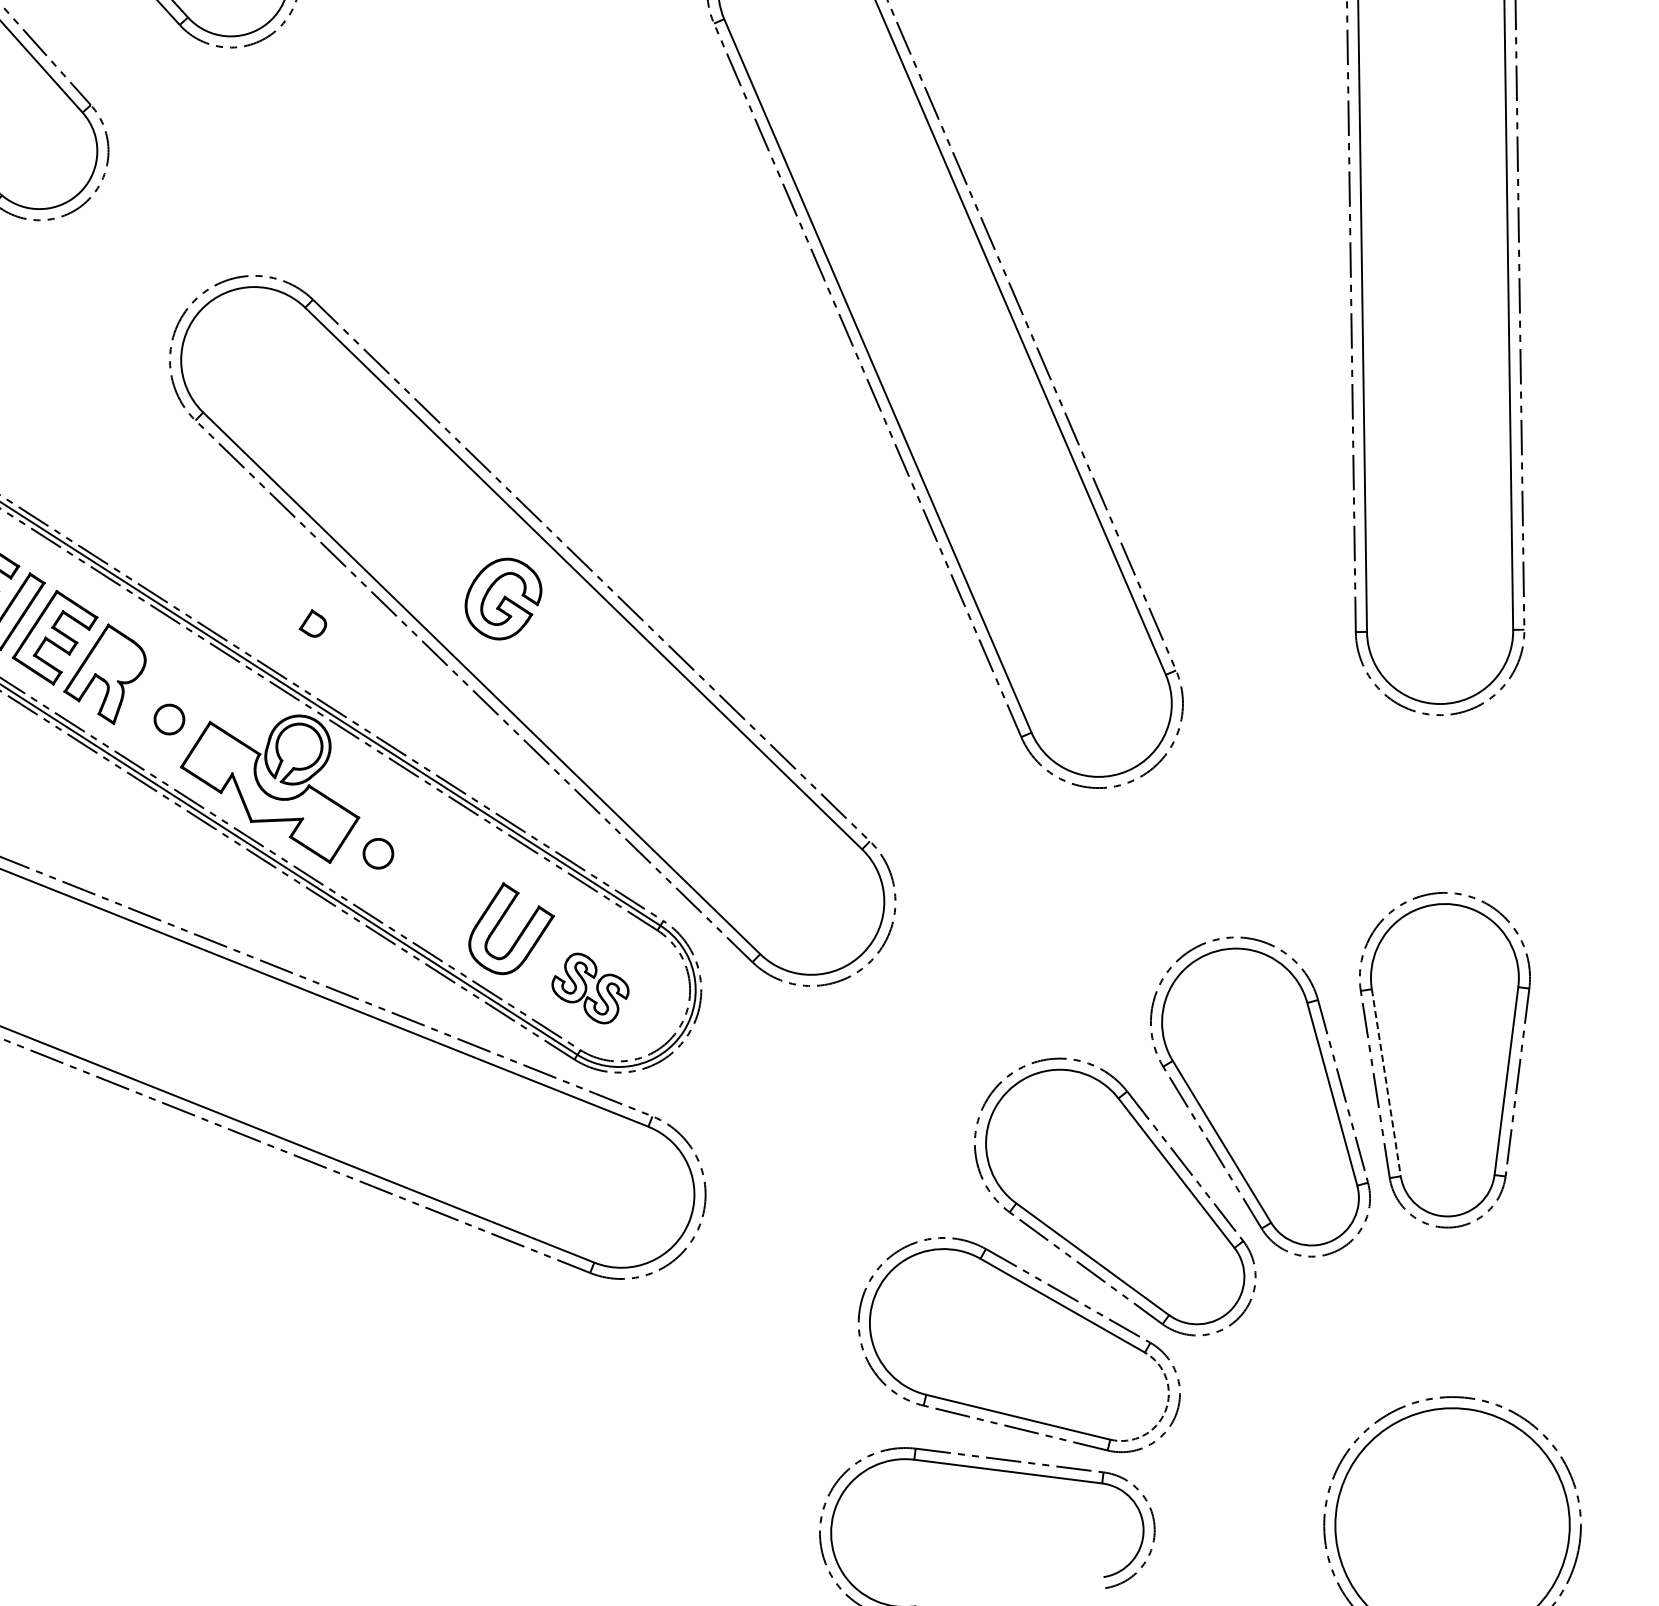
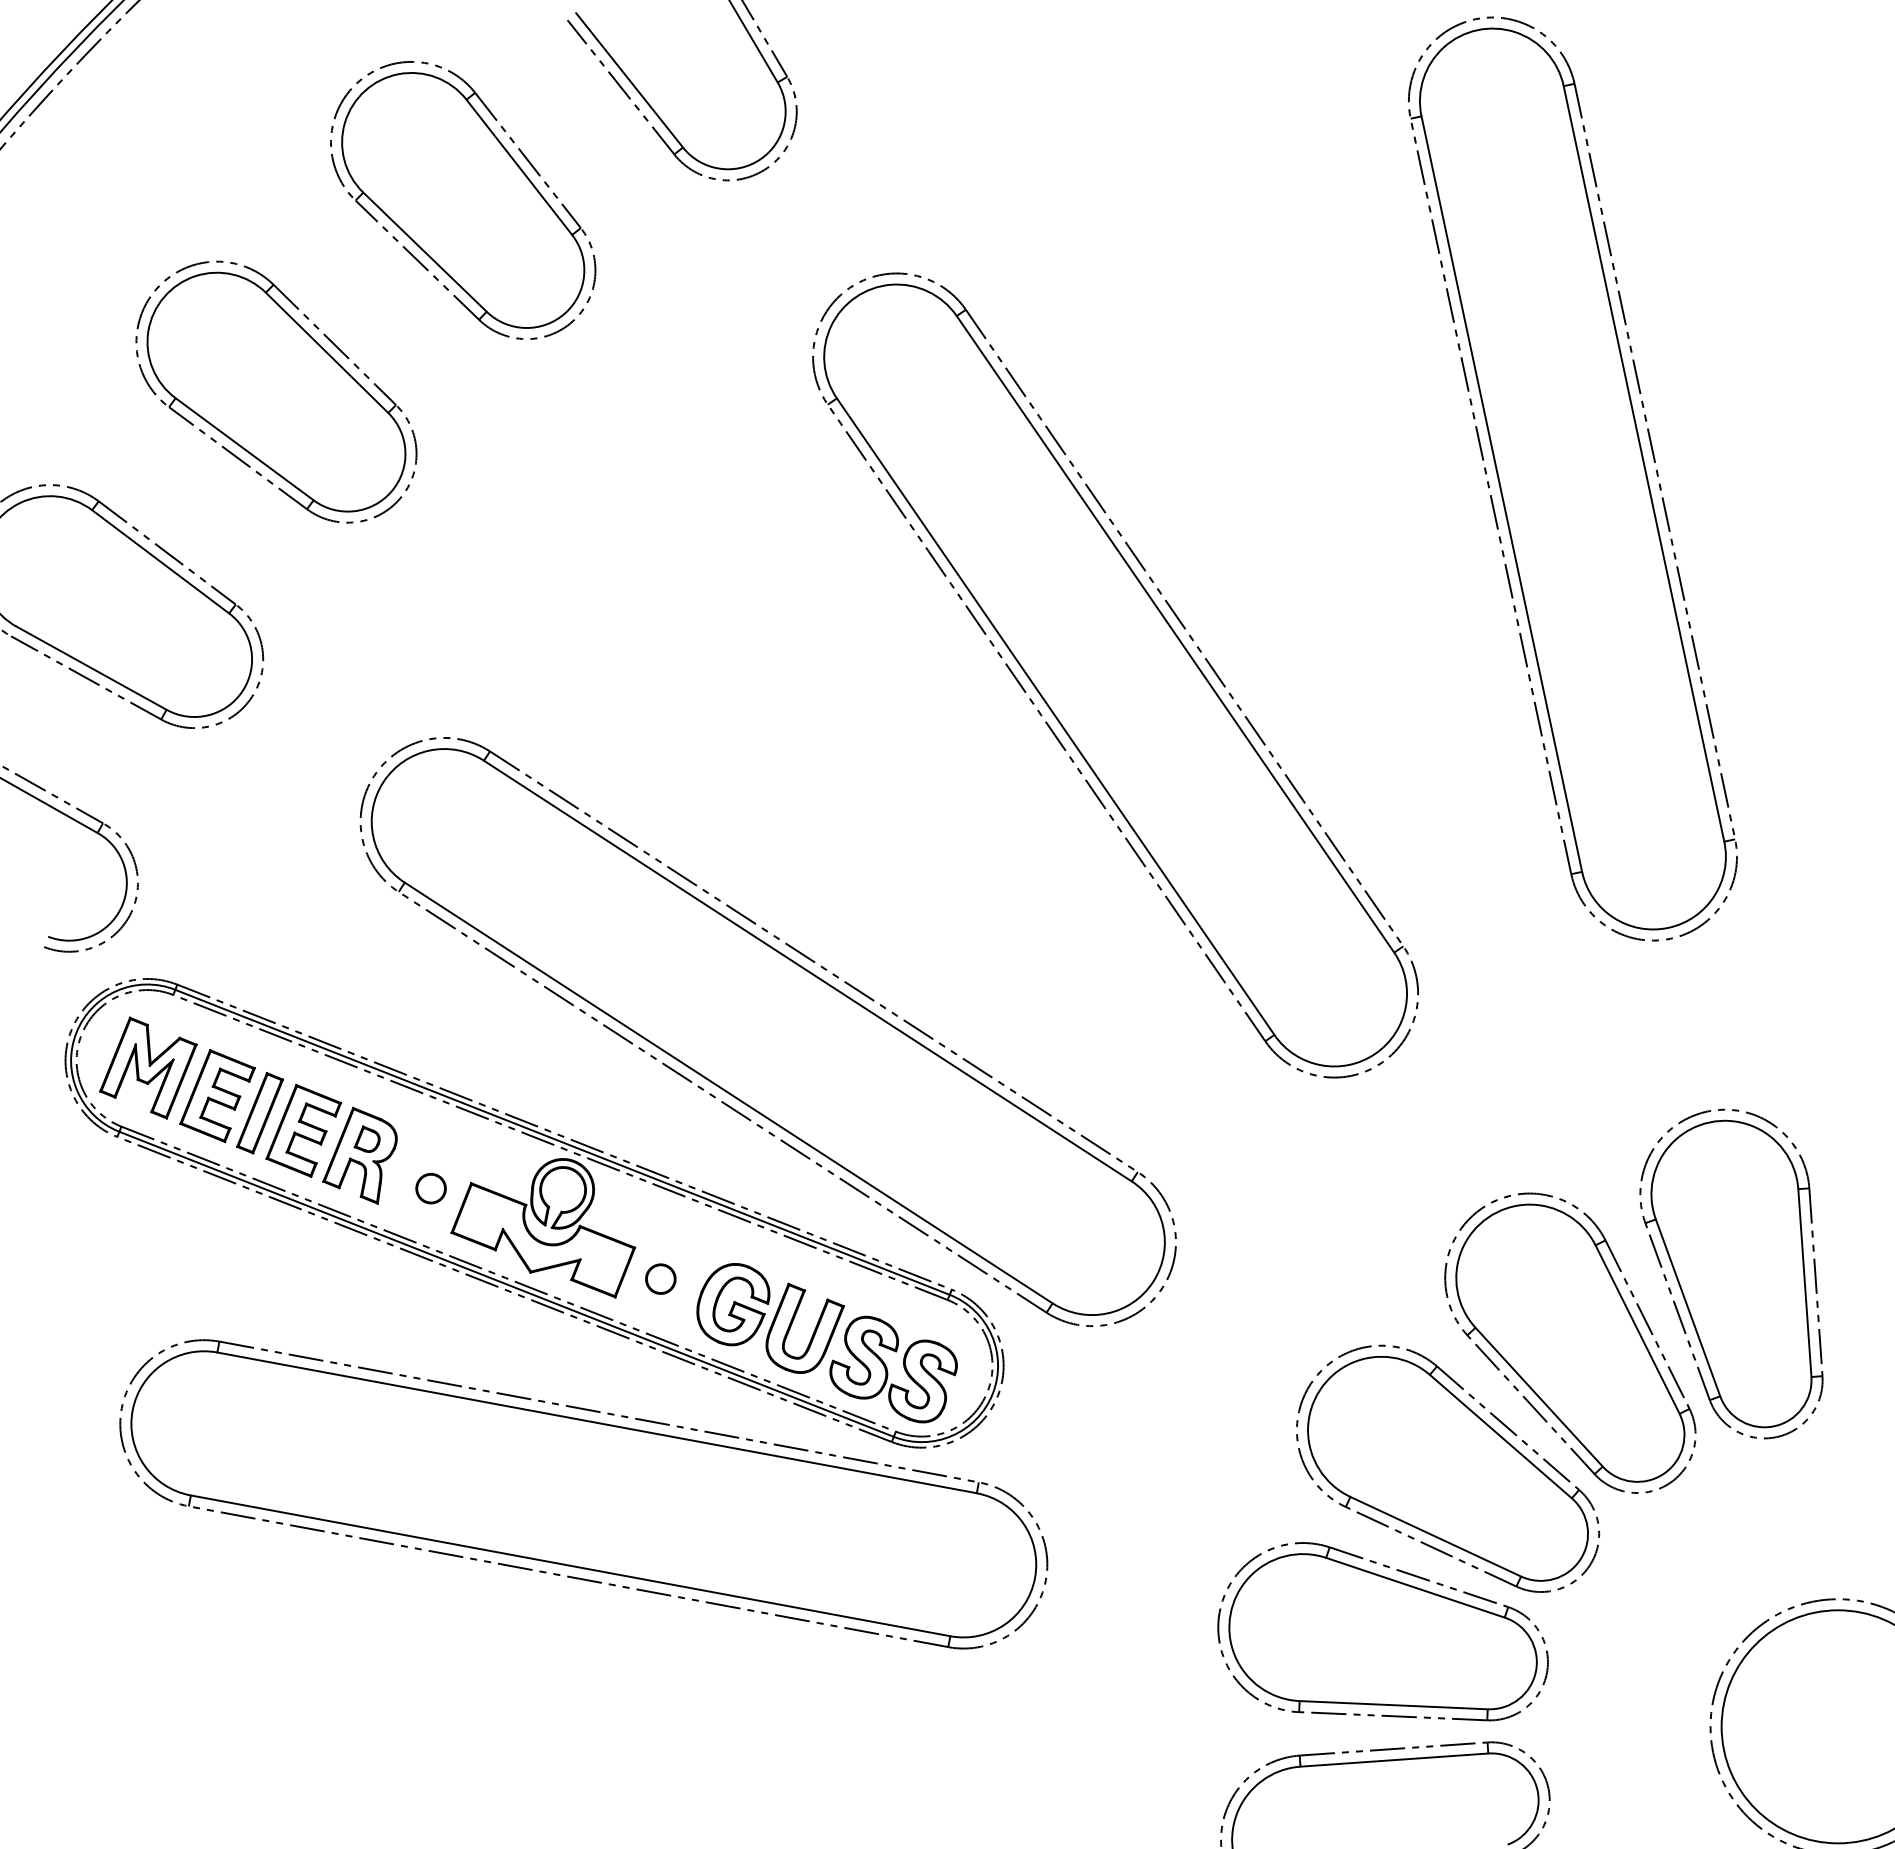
part: (503, 598) -> (733, 1304), moved
part: (313, 622) -> (366, 1138), moved
part: (590, 988) -> (893, 1369), size x1.67
line: (1386, 1083) -> (1688, 1308), dashed -> solid
arc: (1165, 1410) -> (1536, 1670), dashed -> solid

